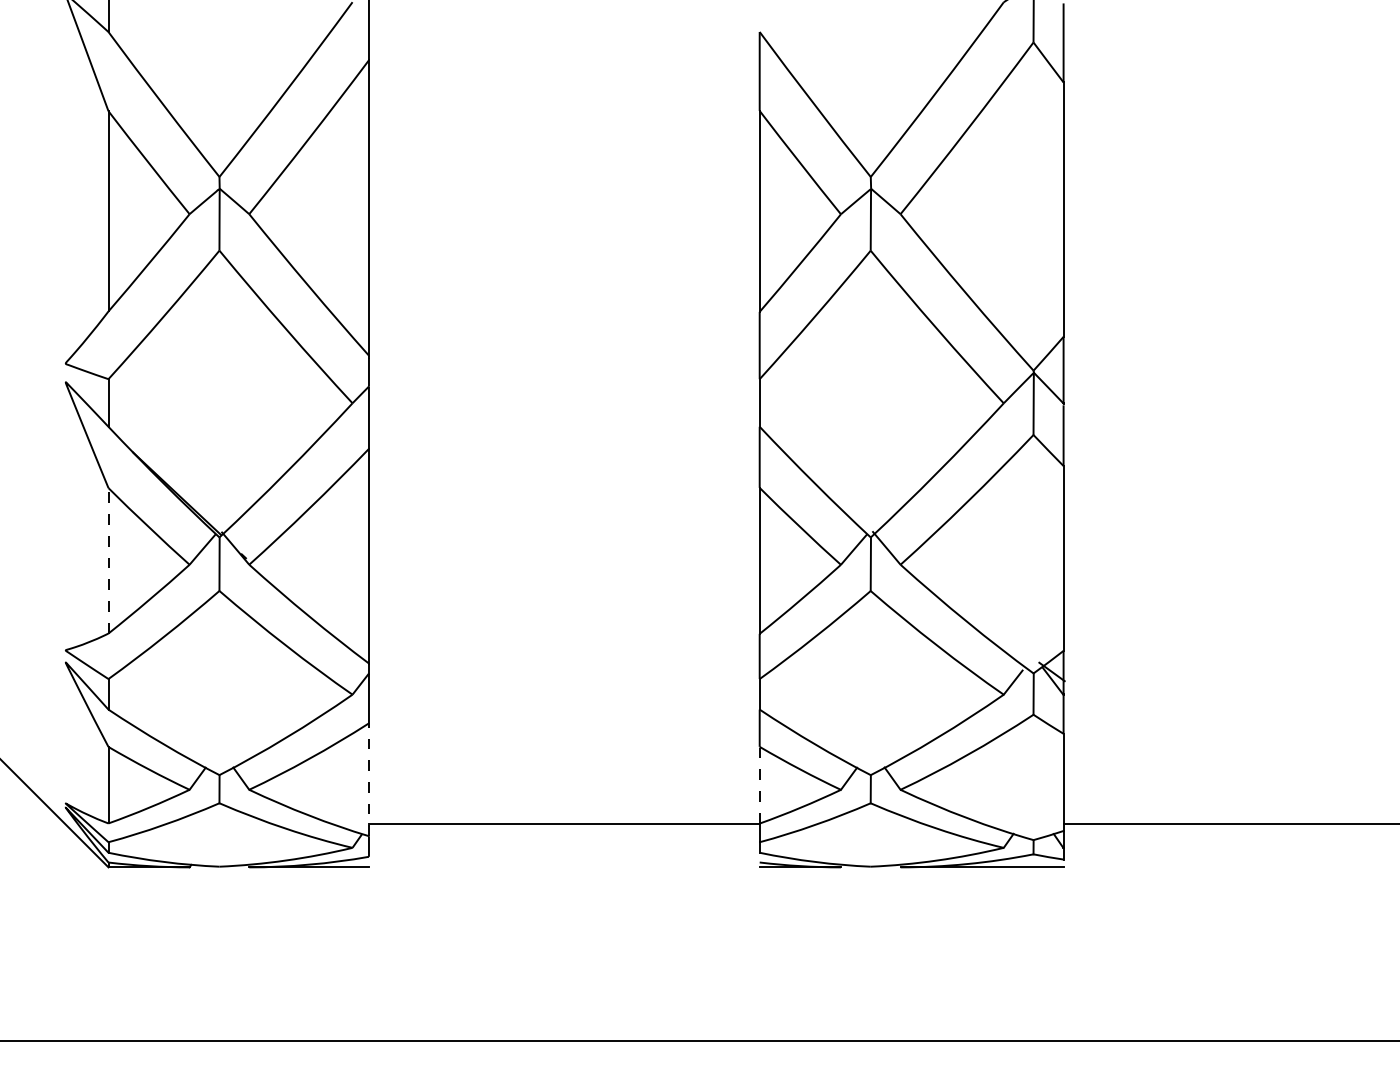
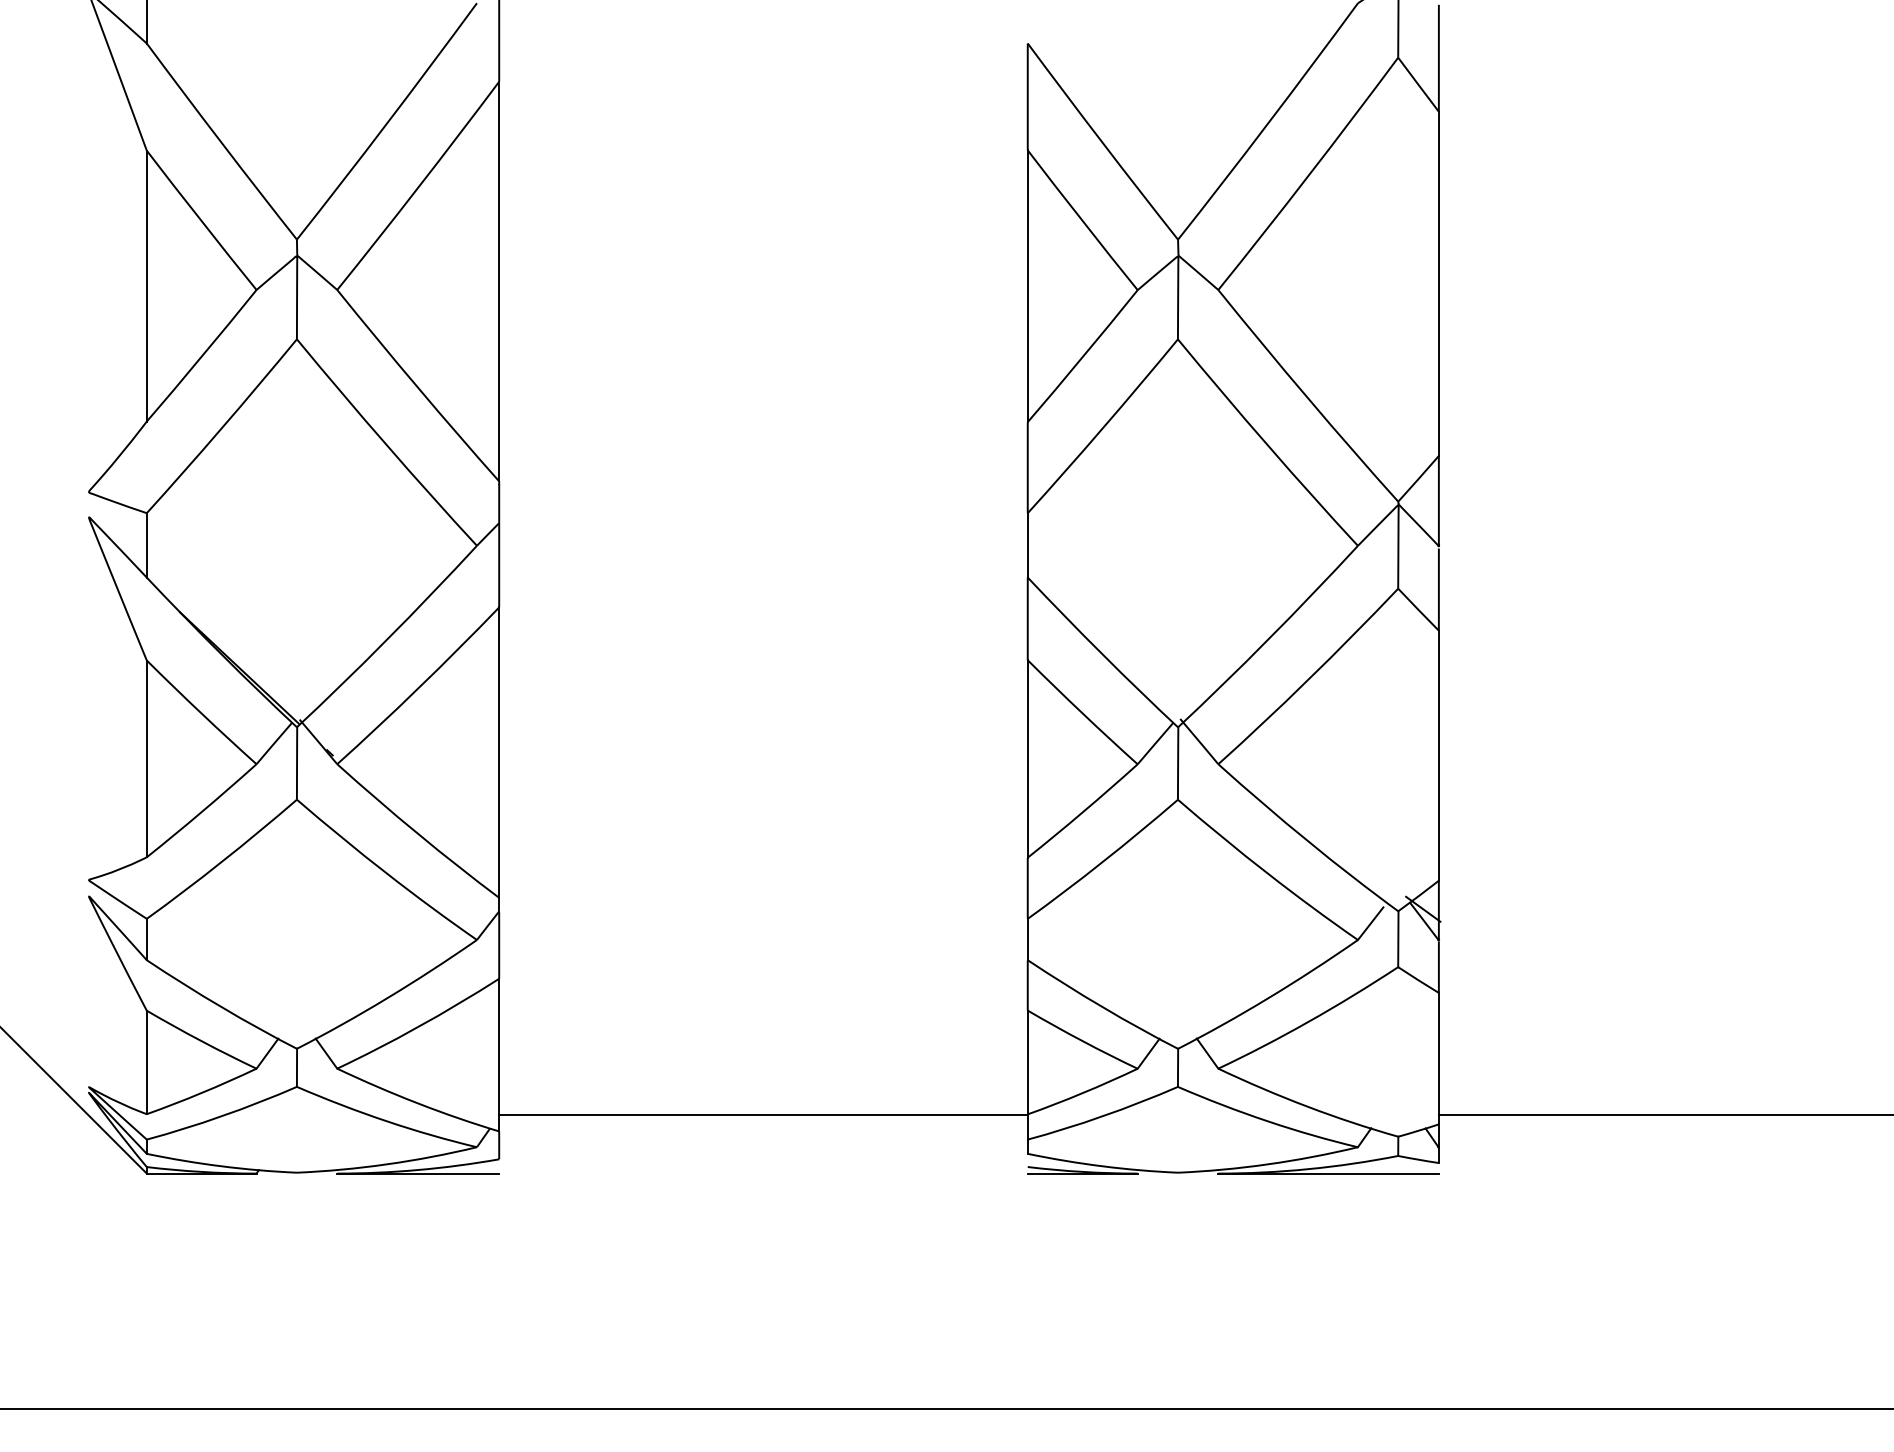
line: (108, 560) -> (146, 758), dashed -> solid
line: (369, 779) -> (499, 1054), dashed -> solid
line: (759, 785) -> (1027, 1062), dashed -> solid

